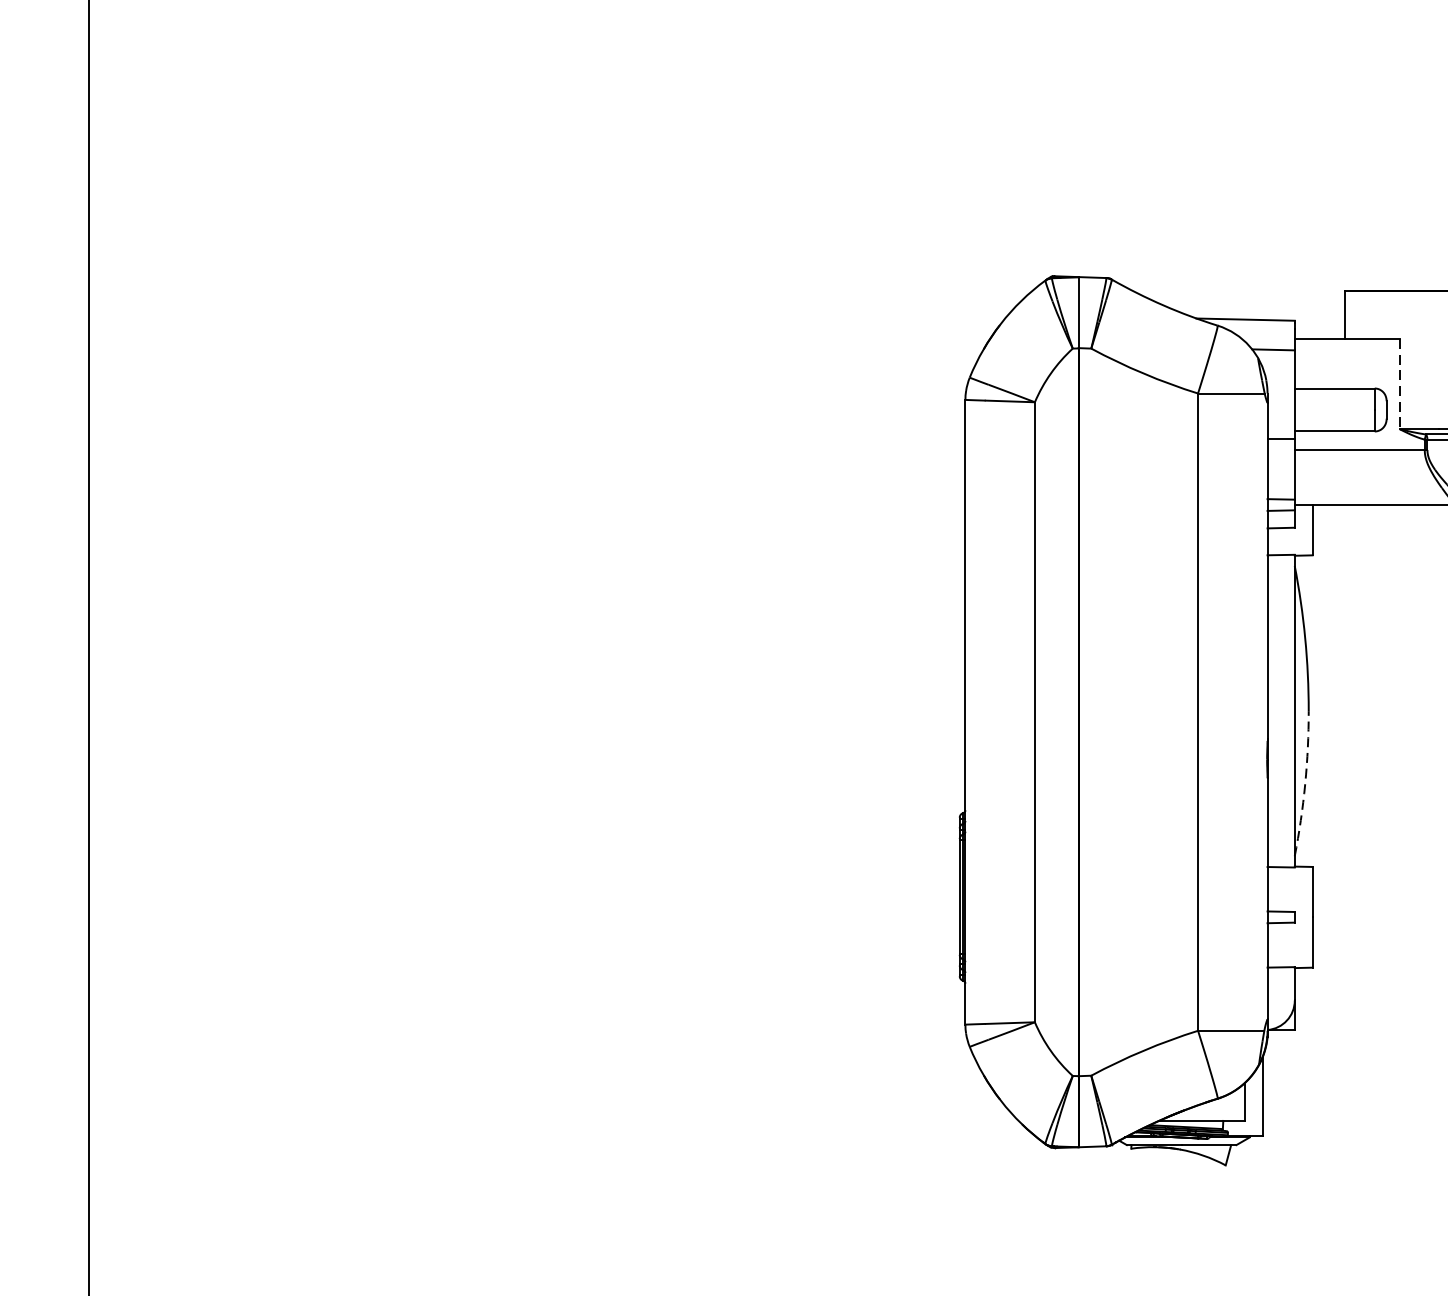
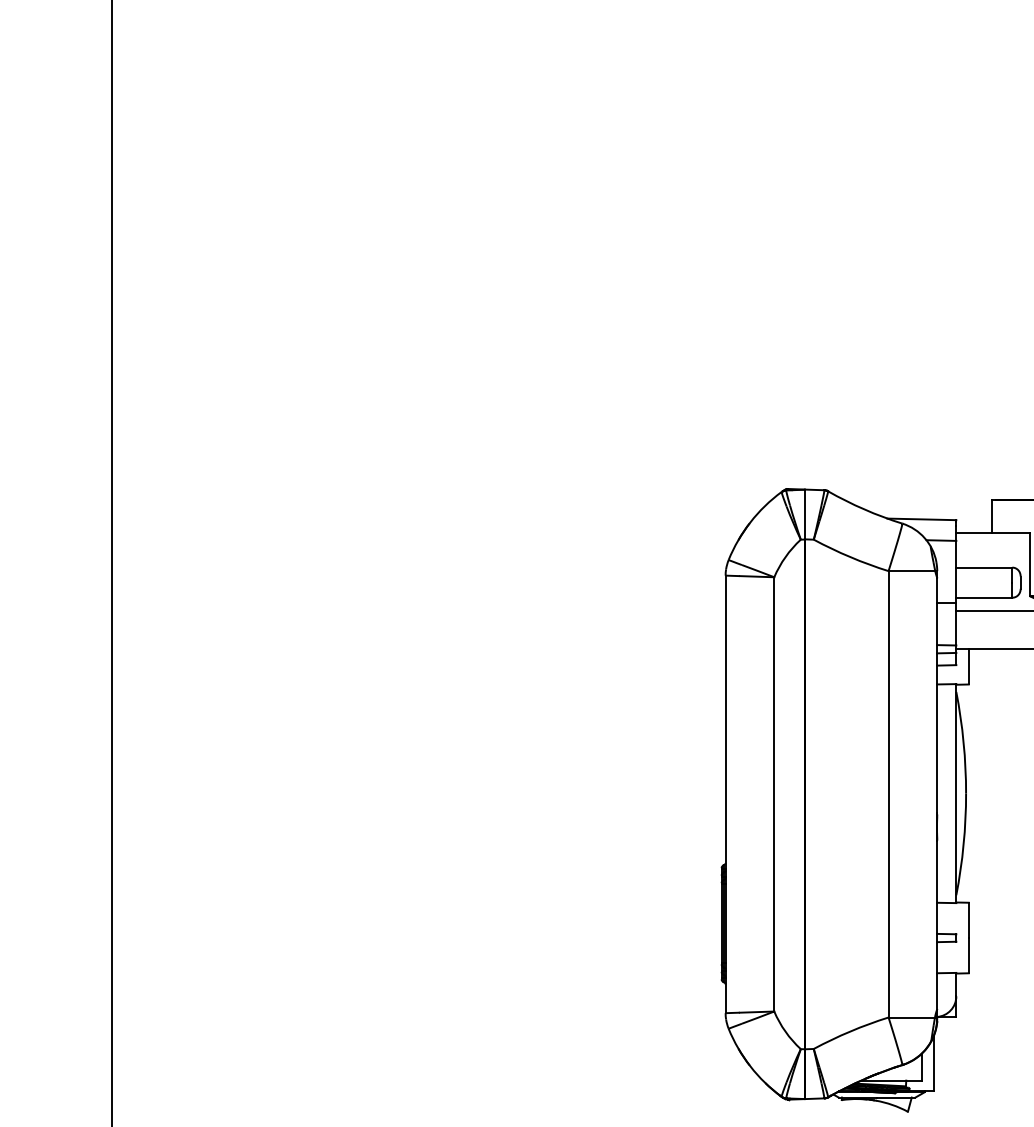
line: (1399, 384) -> (1029, 564), dashed -> solid
arc: (1305, 783) -> (963, 844), dashed -> solid

